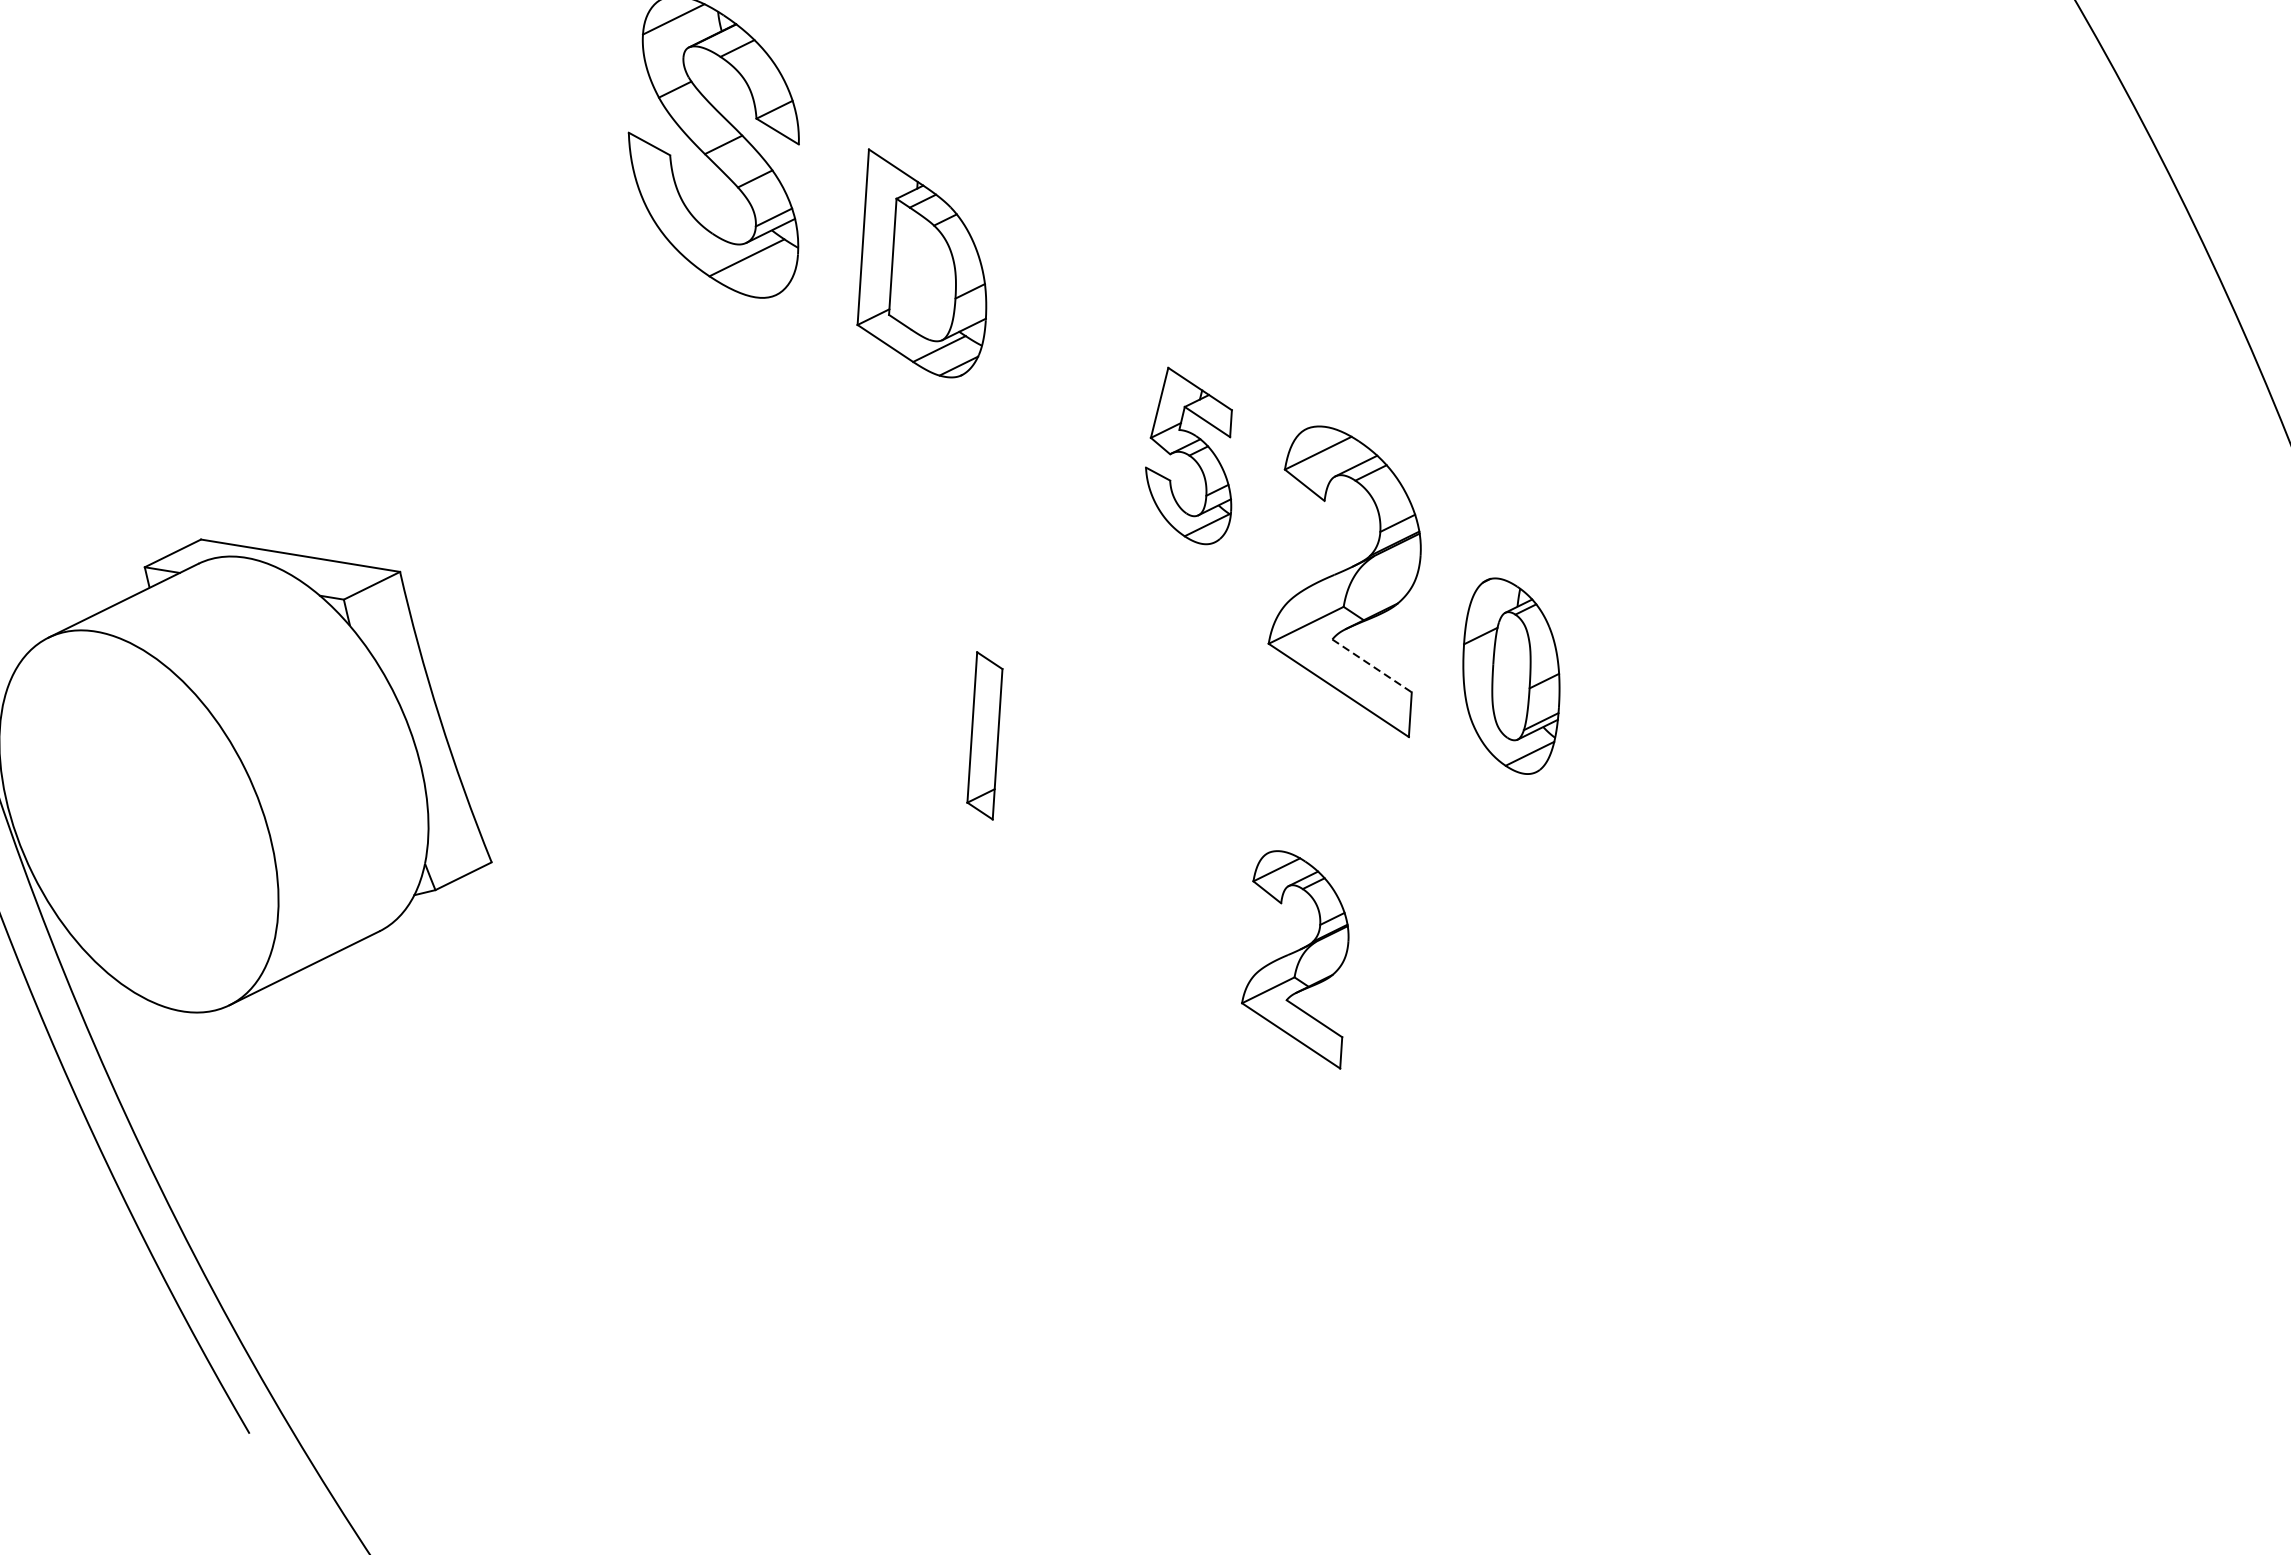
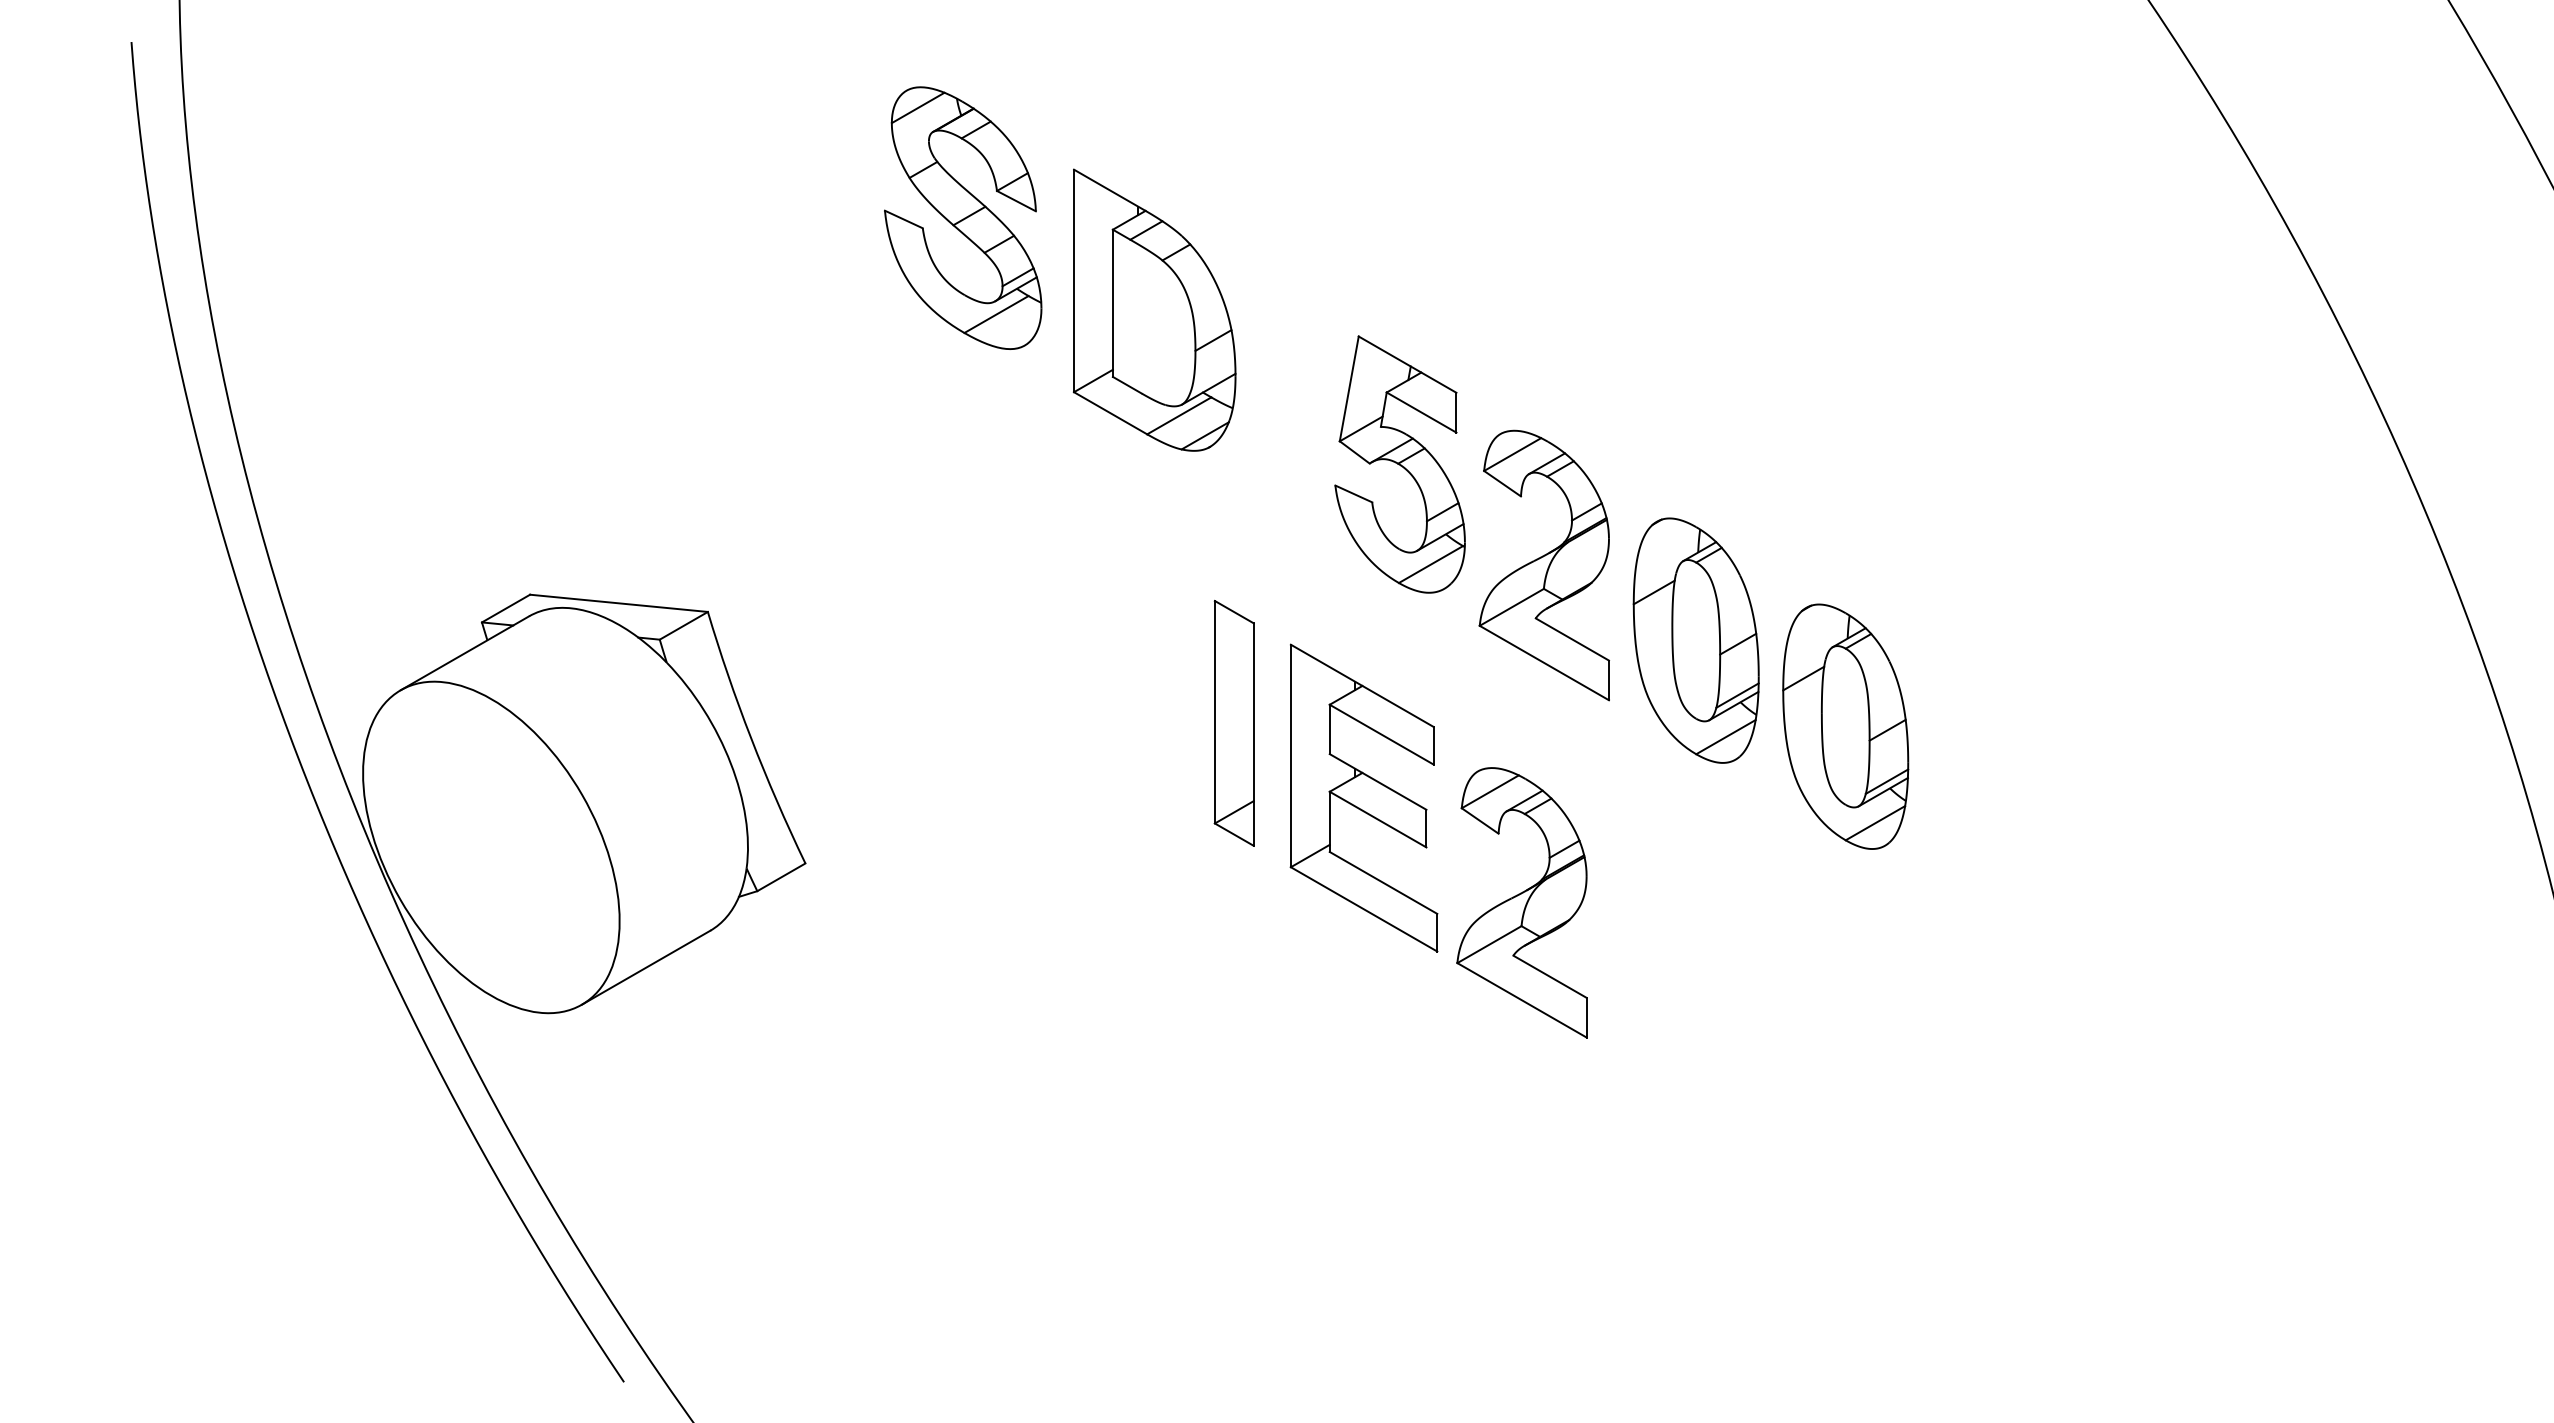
part: (925, 263) -> (1154, 309), size x1.43
part: (1190, 456) -> (1399, 464), size x1.67
line: (1372, 665) -> (1572, 639), dashed -> solid
part: (1510, 676) -> (1695, 640), size x1.43
part: (984, 735) -> (1233, 723), size x1.67
part: (1673, 783) -> (1845, 726), added
part: (1125, 828) -> (1363, 797), added
part: (1295, 958) -> (1521, 902), size x1.43

